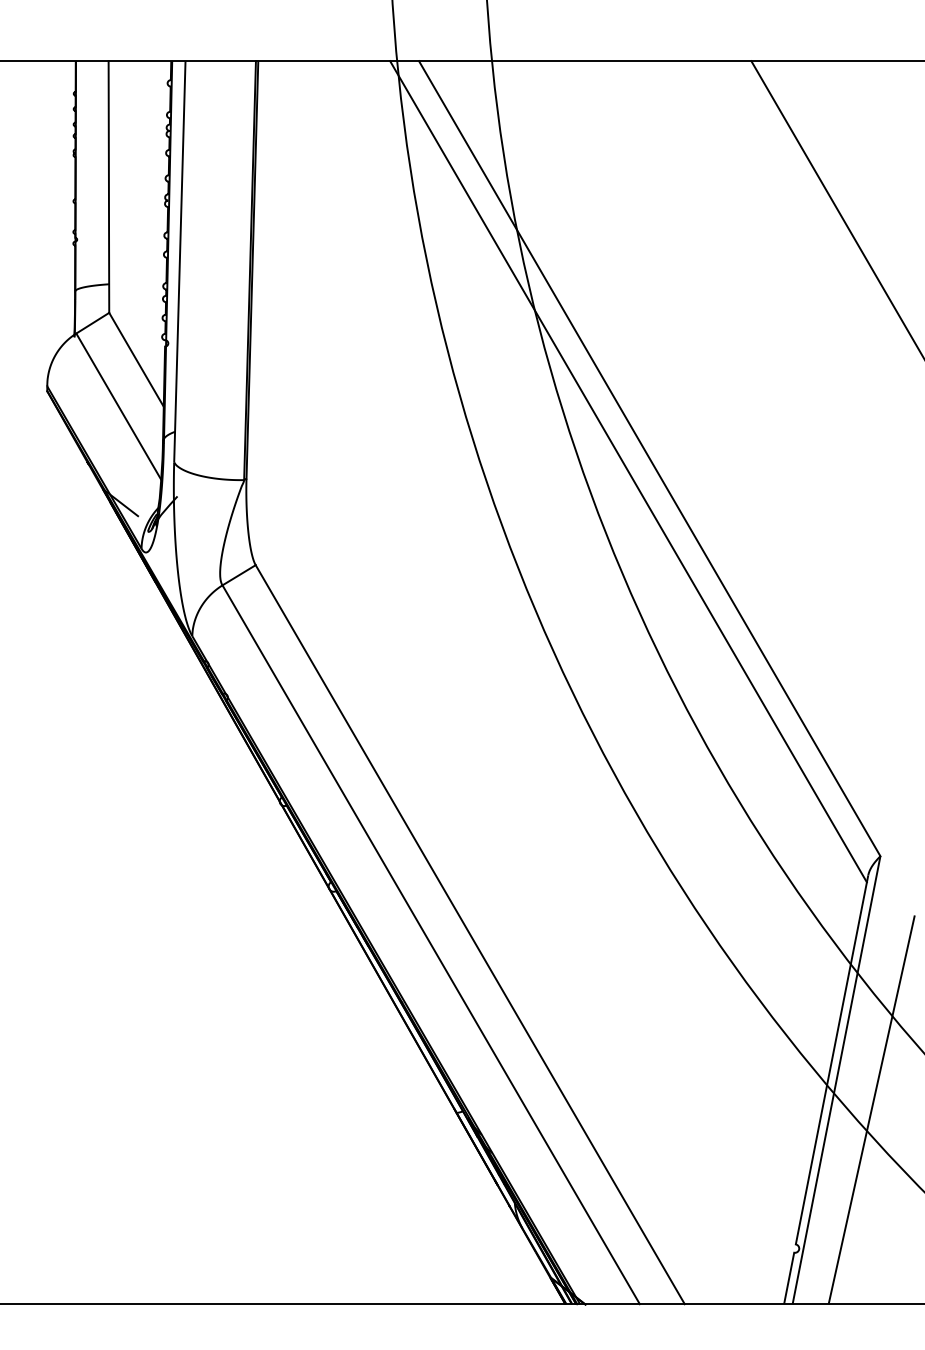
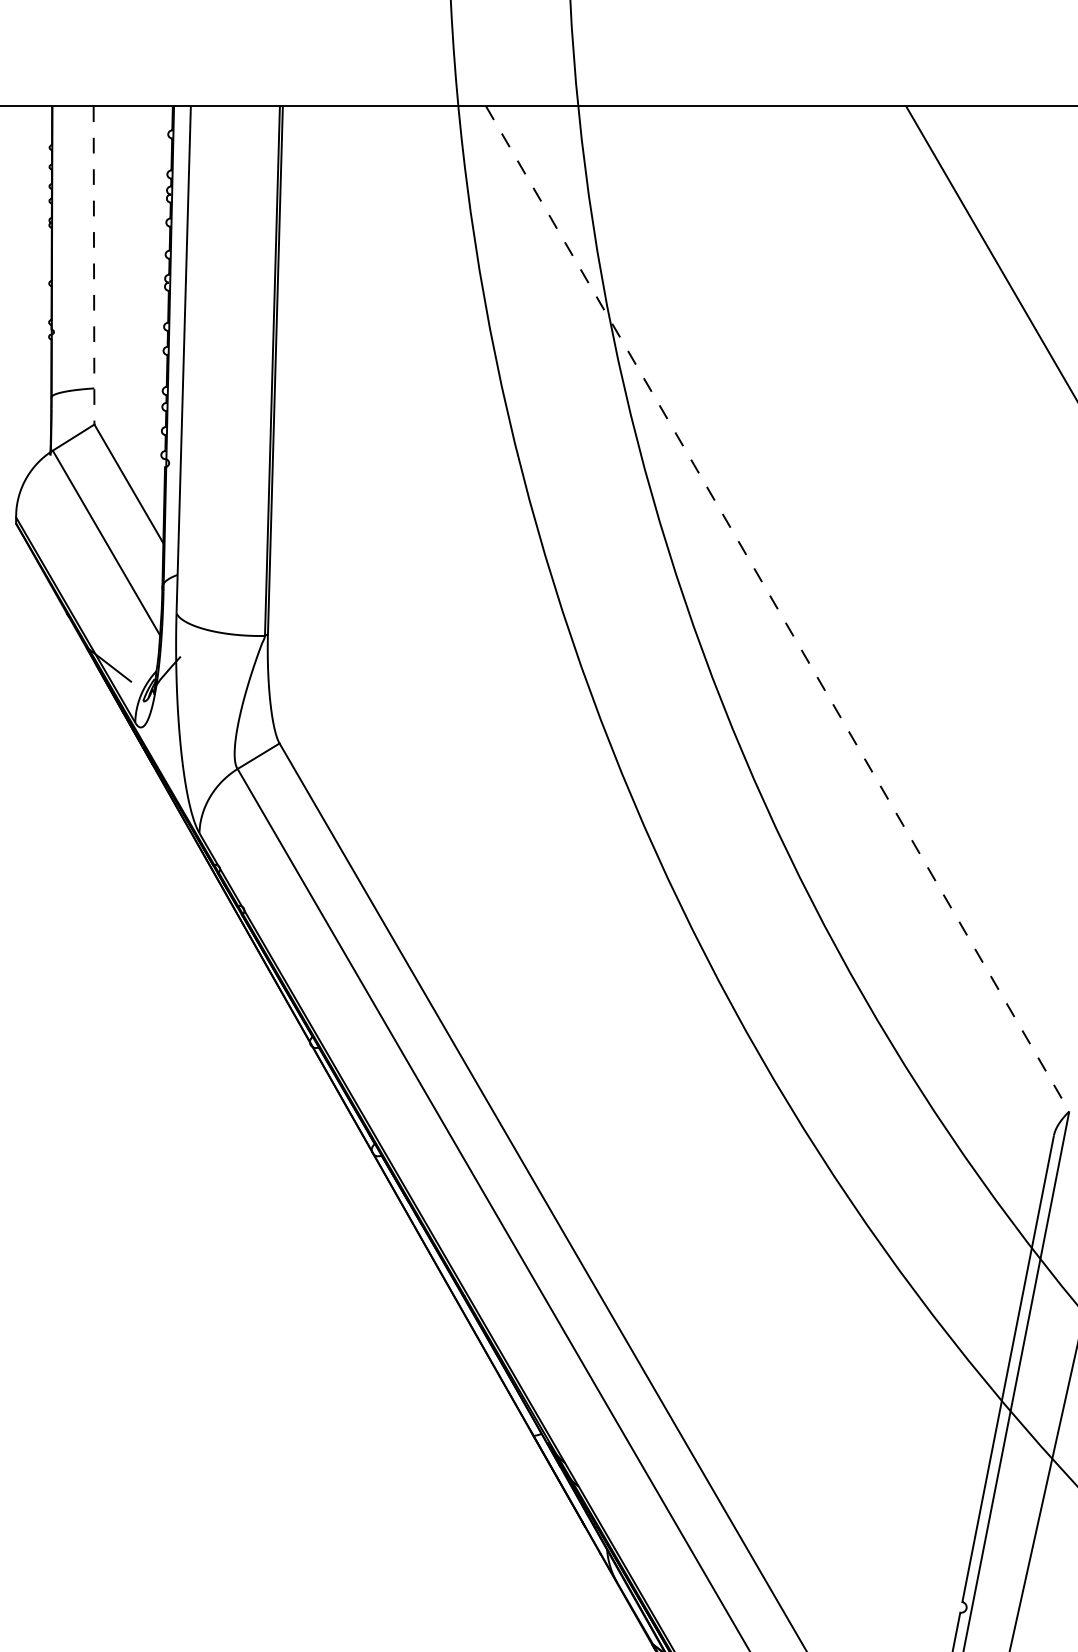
line: (108, 187) -> (93, 266), solid -> dashed
line: (649, 458) -> (777, 608), solid -> dashed
line: (628, 471) -> (750, 625), removed

